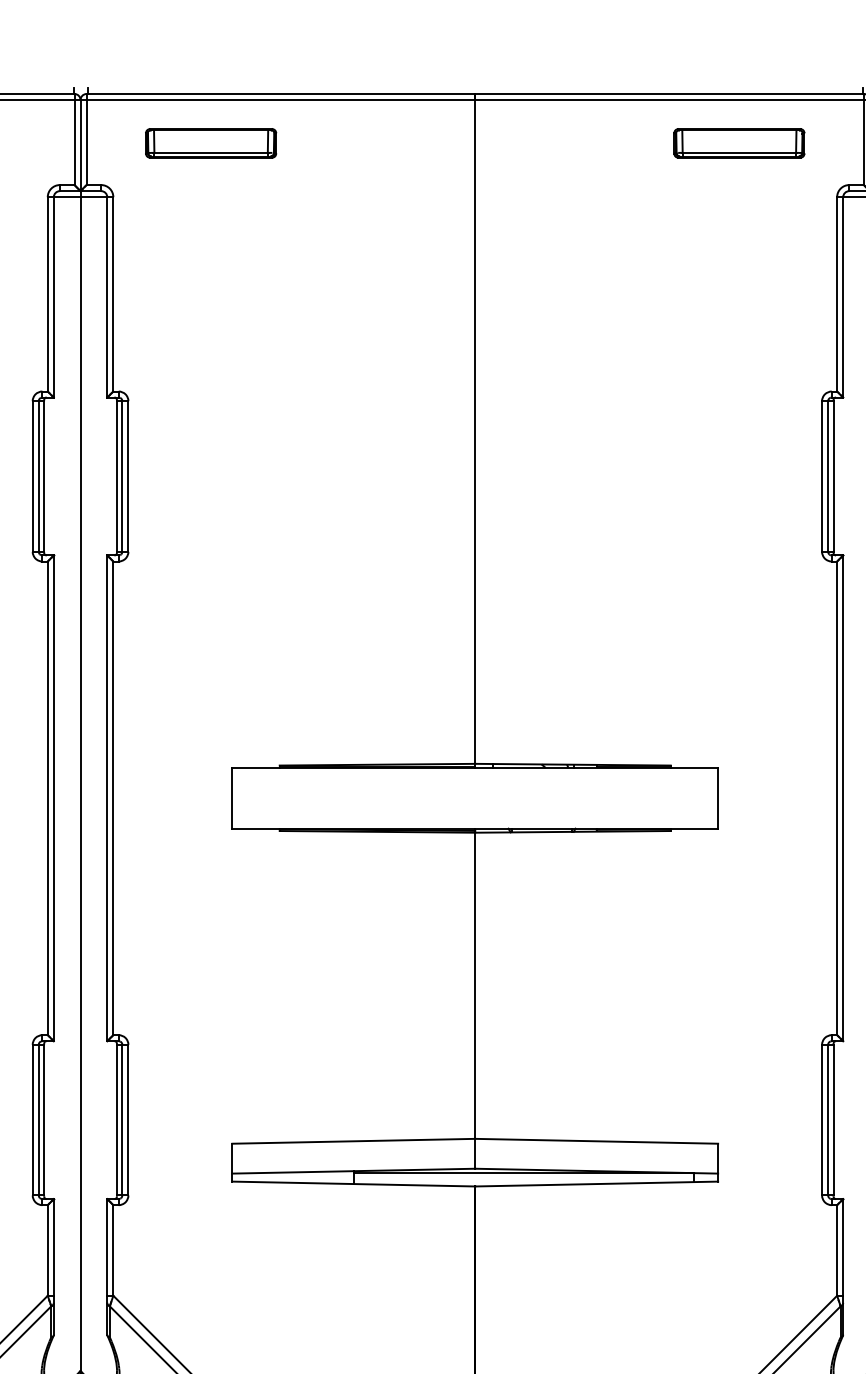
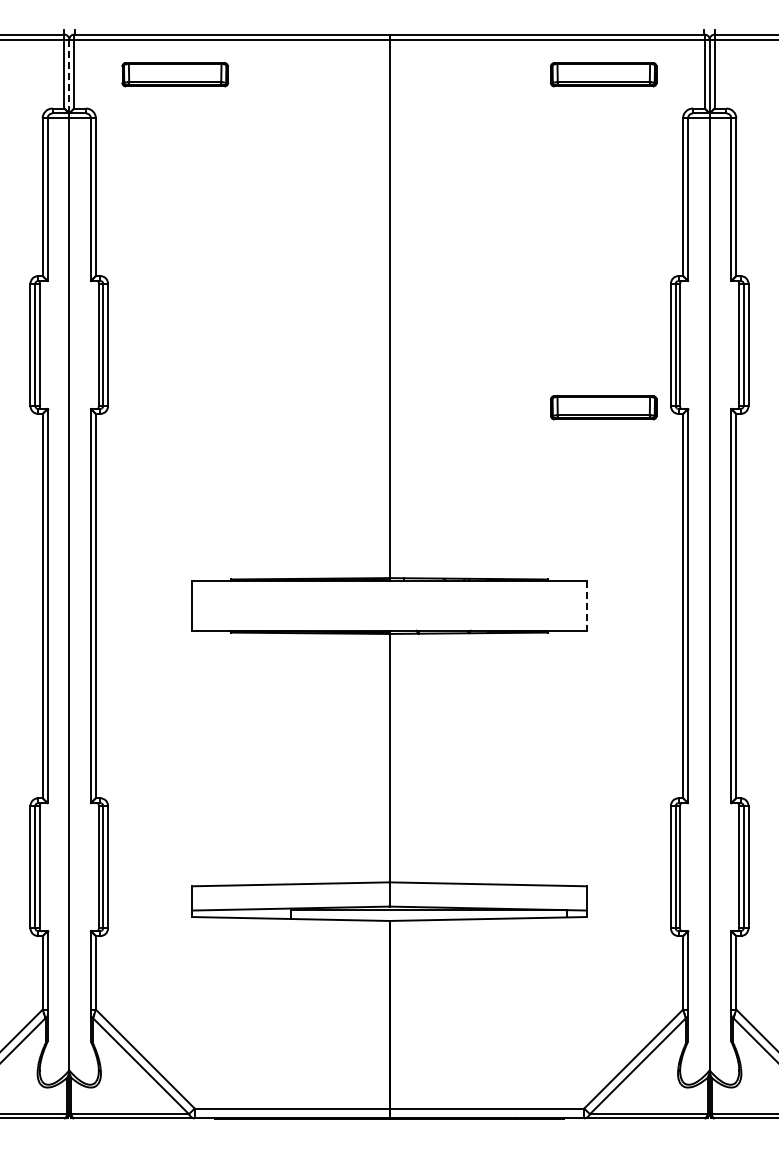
line: (80, 145) -> (69, 76), solid -> dashed
part: (739, 553) -> (603, 407), added
line: (718, 798) -> (586, 606), solid -> dashed

